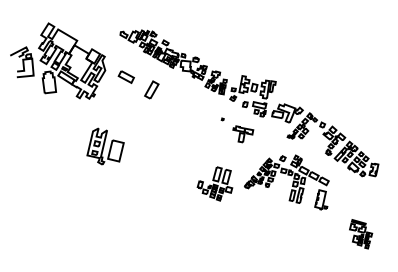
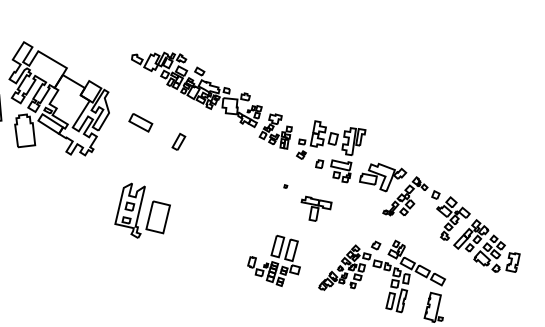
part: (151, 89) -> (178, 141), size x0.62
part: (105, 146) -> (142, 210), moved
part: (214, 183) -> (273, 260), moved

